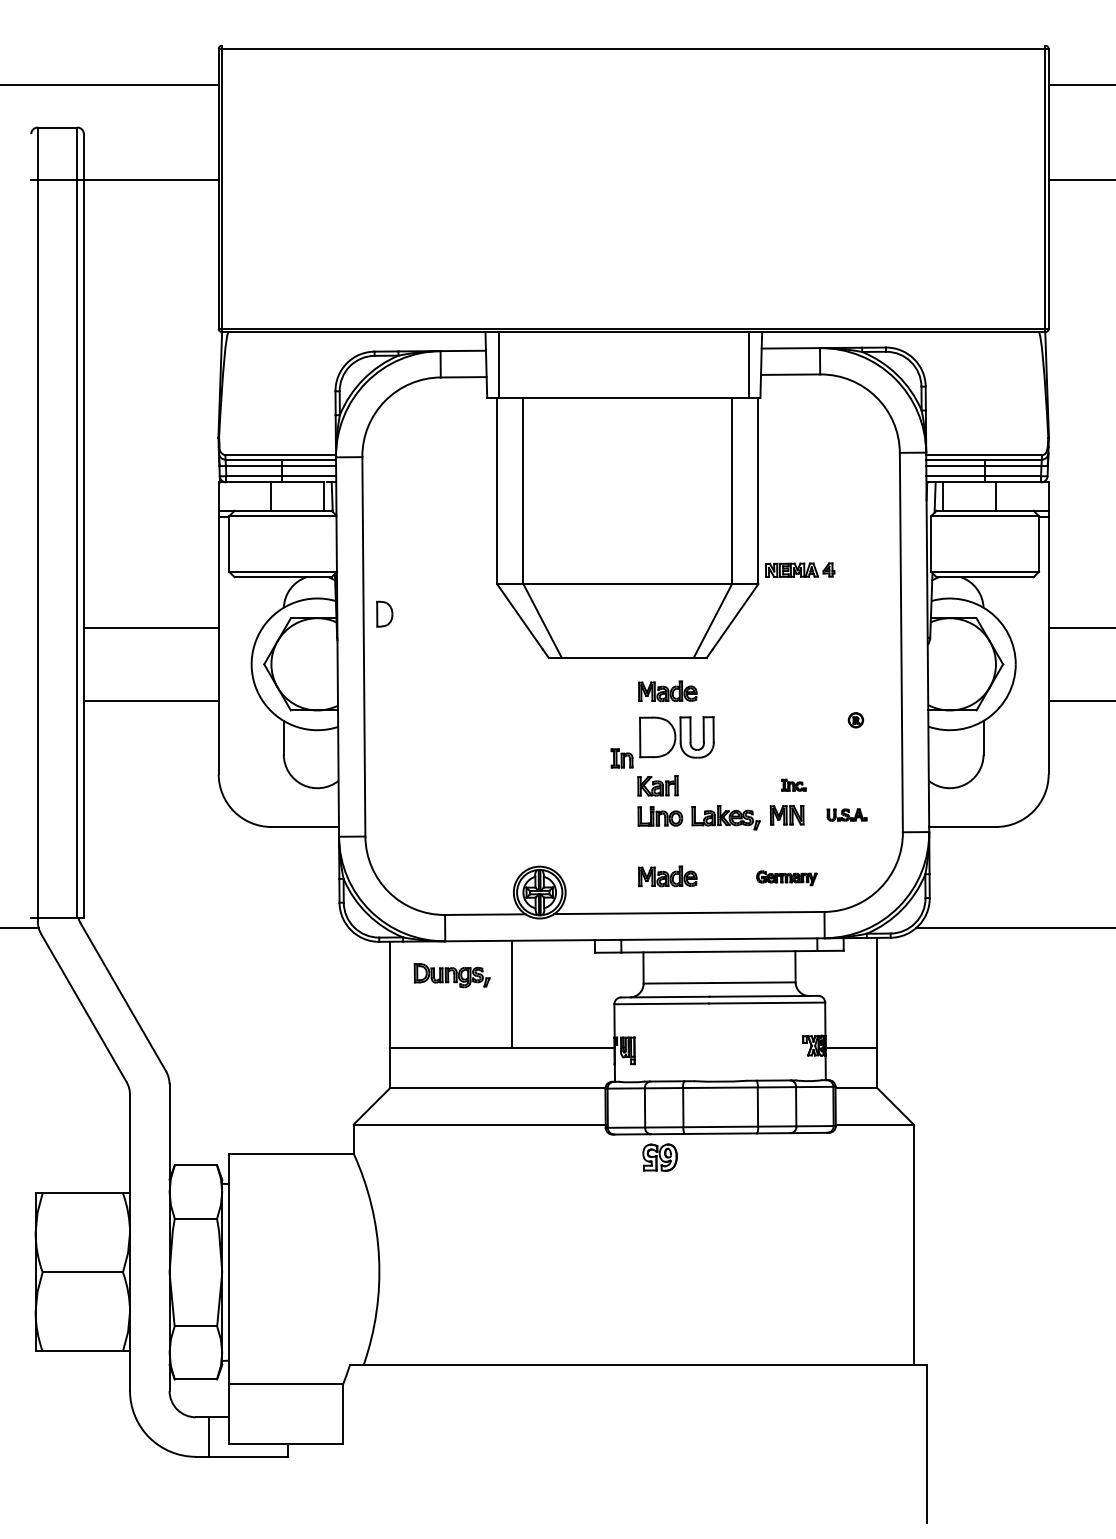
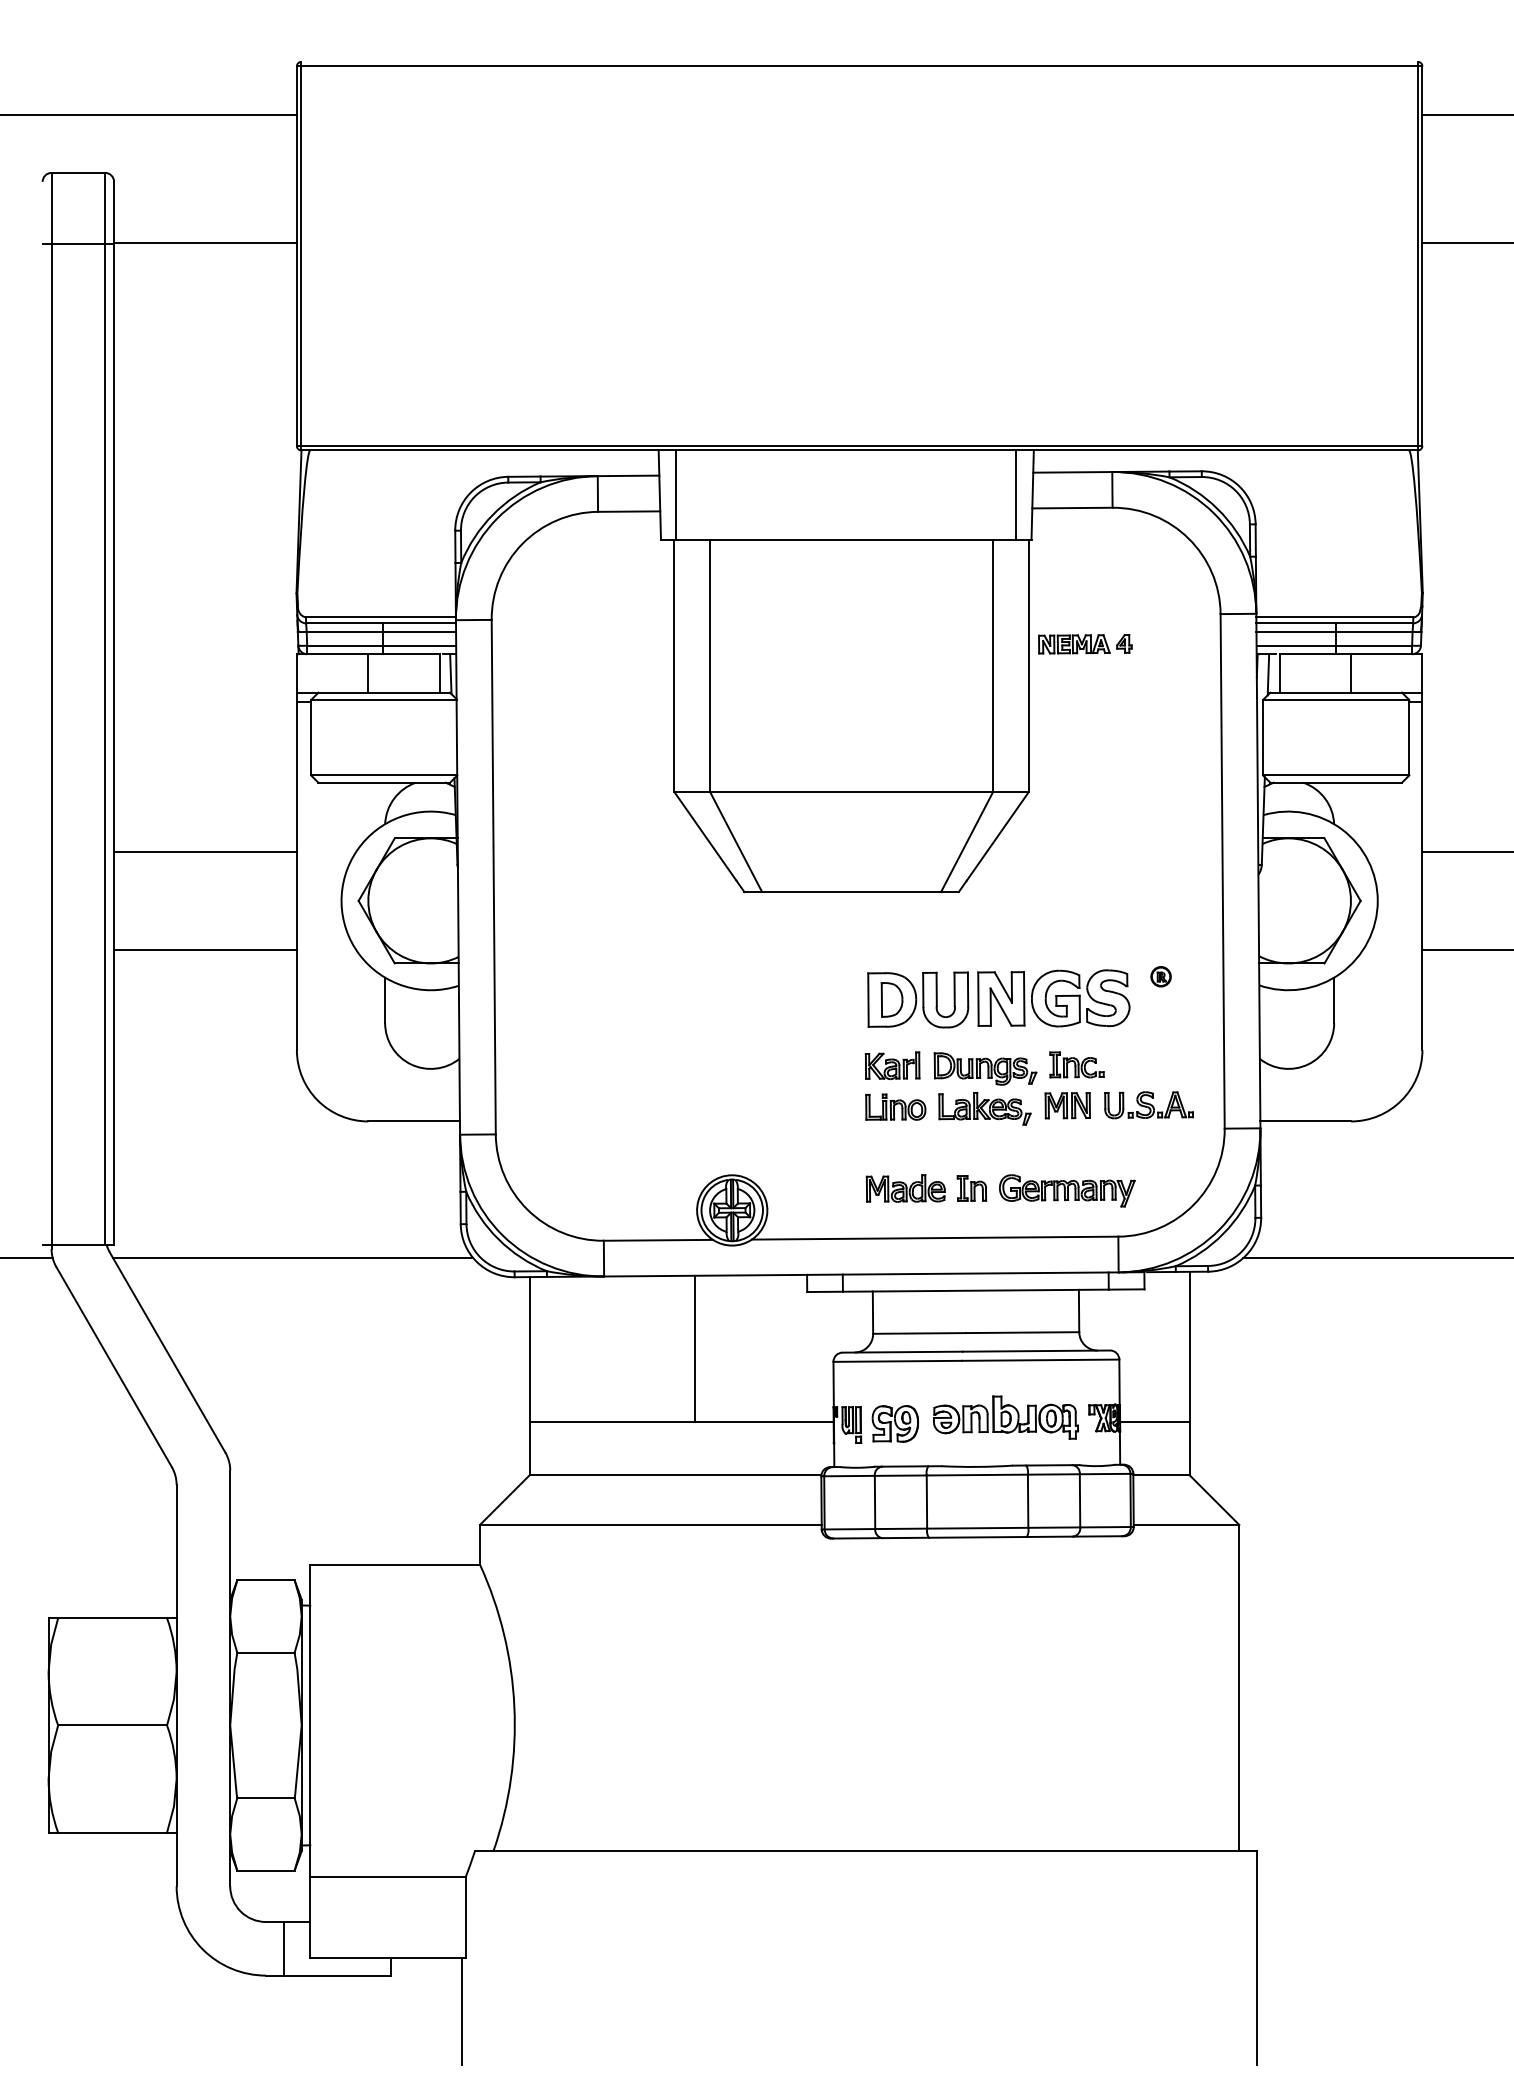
part: (800, 570) -> (1085, 644), moved
part: (384, 613) -> (891, 999), moved
part: (667, 691) -> (905, 937), removed
part: (776, 736) -> (1053, 998), added
part: (621, 758) -> (971, 1188), moved
part: (793, 784) -> (1076, 1064), size x1.67
part: (846, 815) -> (1148, 1105), size x1.67
part: (786, 877) -> (1067, 1190), size x1.67
line: (216, 928) -> (293, 1258), added
part: (452, 975) -> (985, 1068), moved
part: (741, 1045) -> (1005, 1417), added
part: (659, 1157) -> (894, 1423), moved
line: (340, 1482) -> (462, 2010), added

